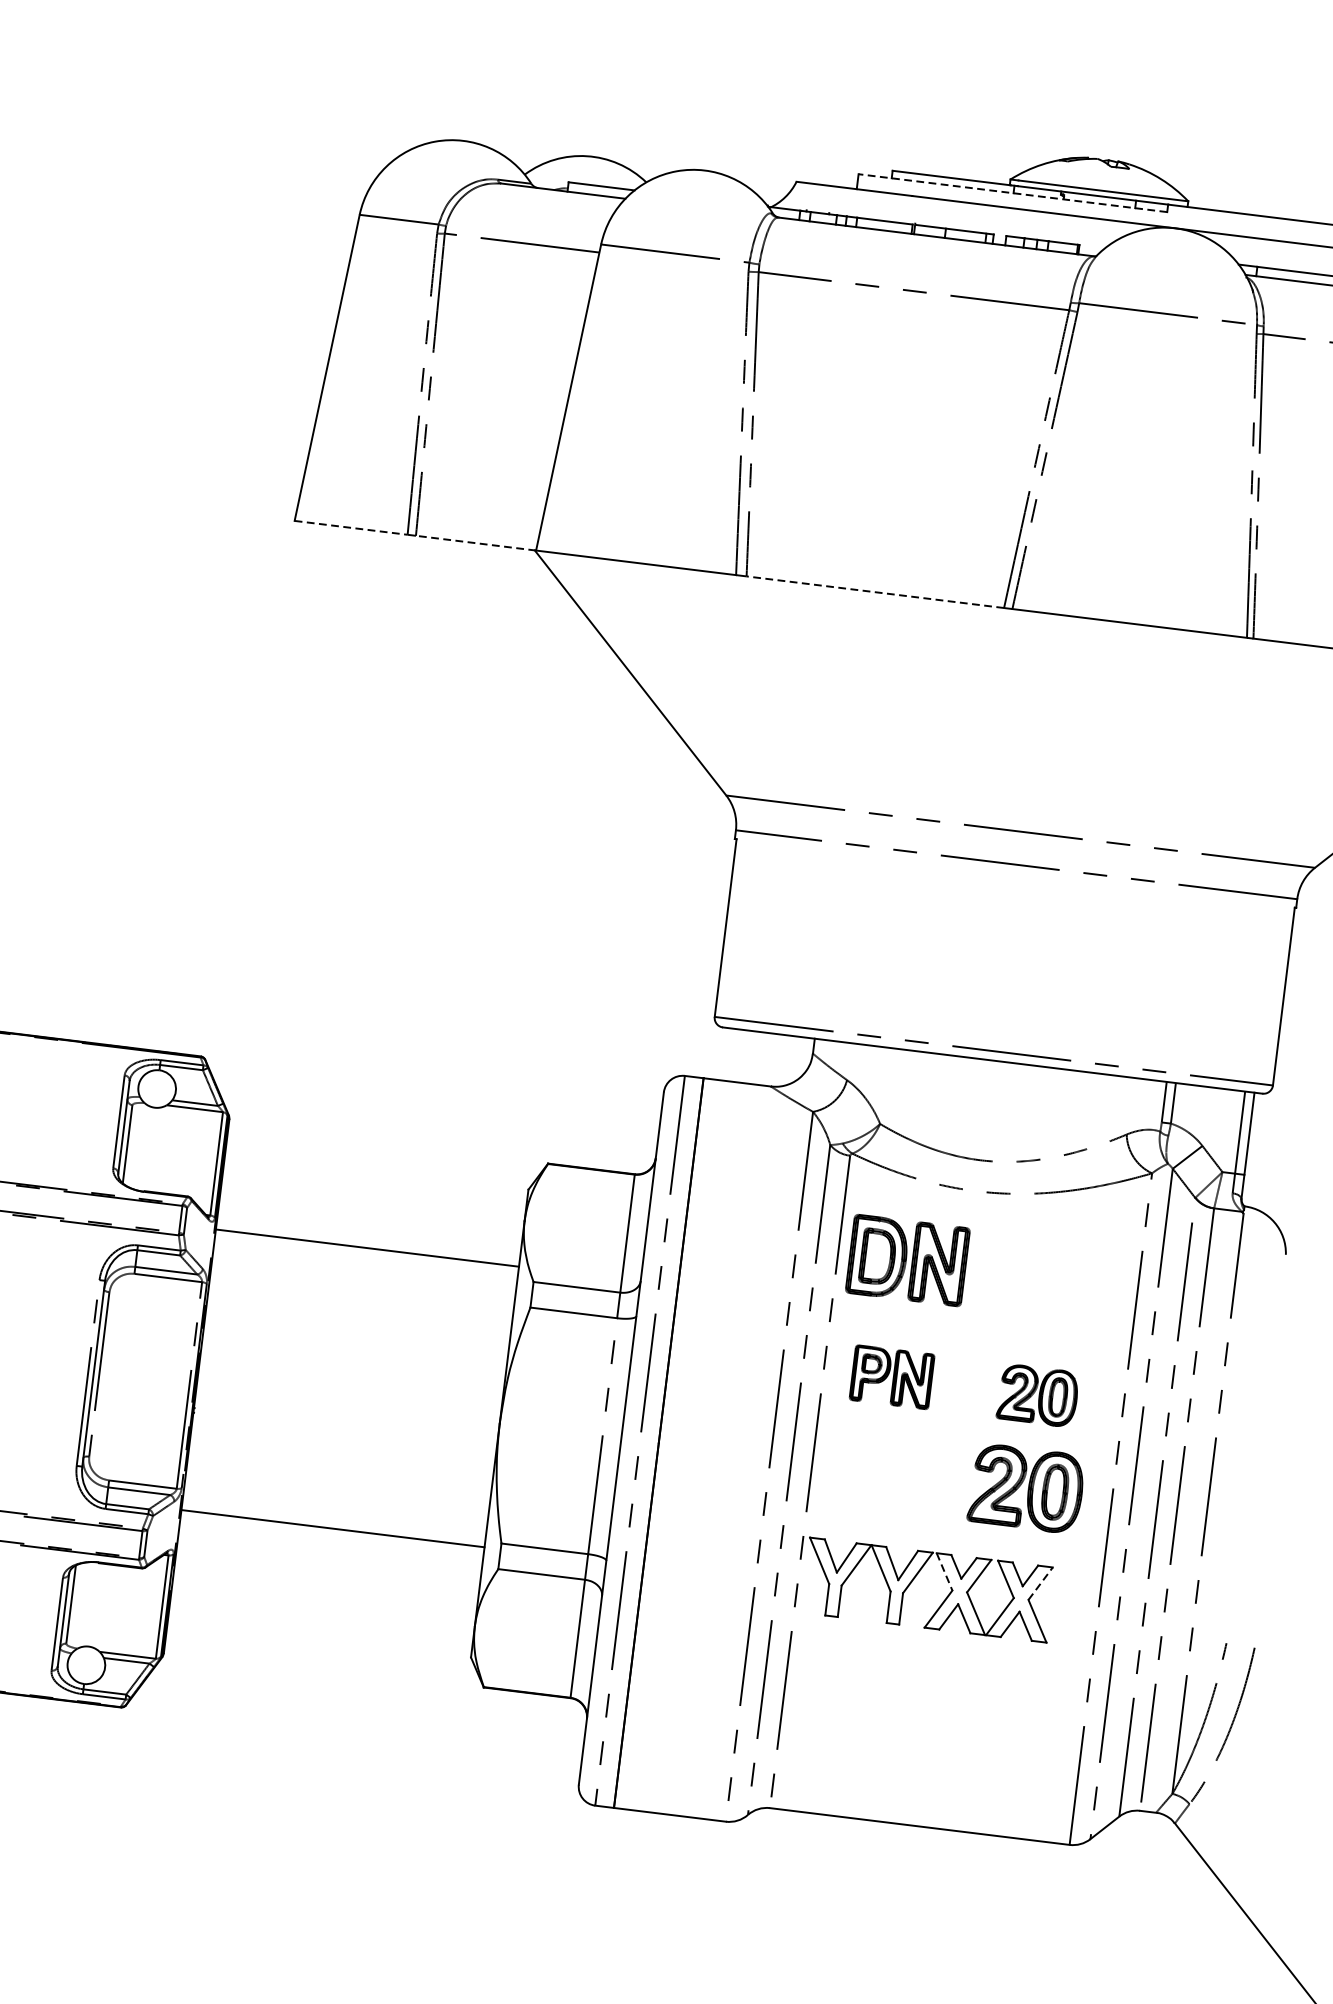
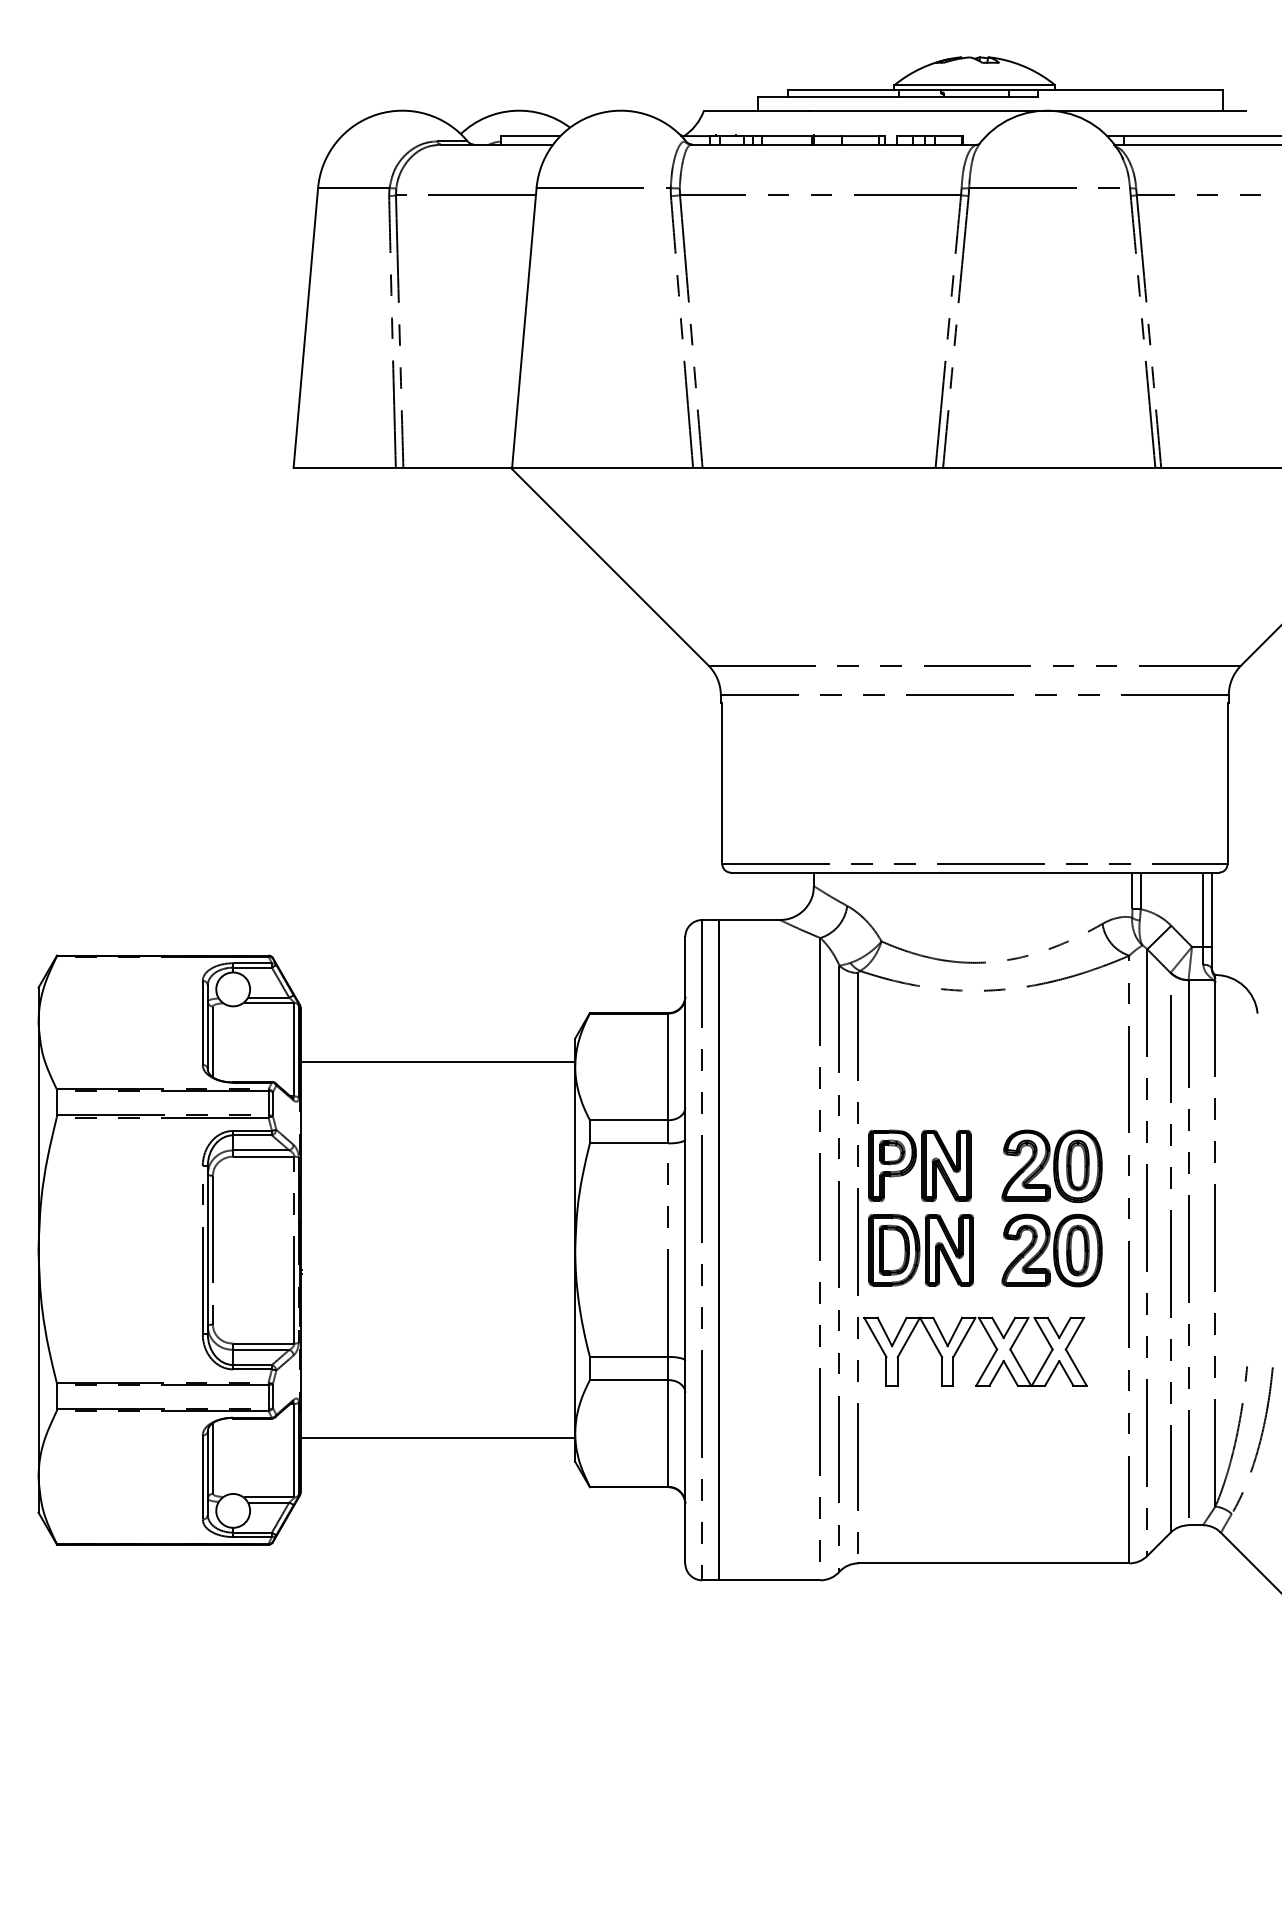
line: (1013, 193) -> (898, 97), dashed -> solid
line: (352, 527) -> (345, 467), dashed -> solid
line: (475, 542) -> (457, 467), dashed -> solid
line: (874, 591) -> (818, 467), dashed -> solid
line: (366, 1248) -> (437, 1062), moved
part: (908, 1259) -> (921, 1249), moved
part: (891, 1376) -> (919, 1165), size x1.43
part: (1037, 1395) -> (1051, 1166), size x1.43
line: (332, 1529) -> (437, 1438), moved
line: (944, 1572) -> (988, 1334), dashed -> solid
line: (1041, 1583) -> (1075, 1333), dashed -> solid

